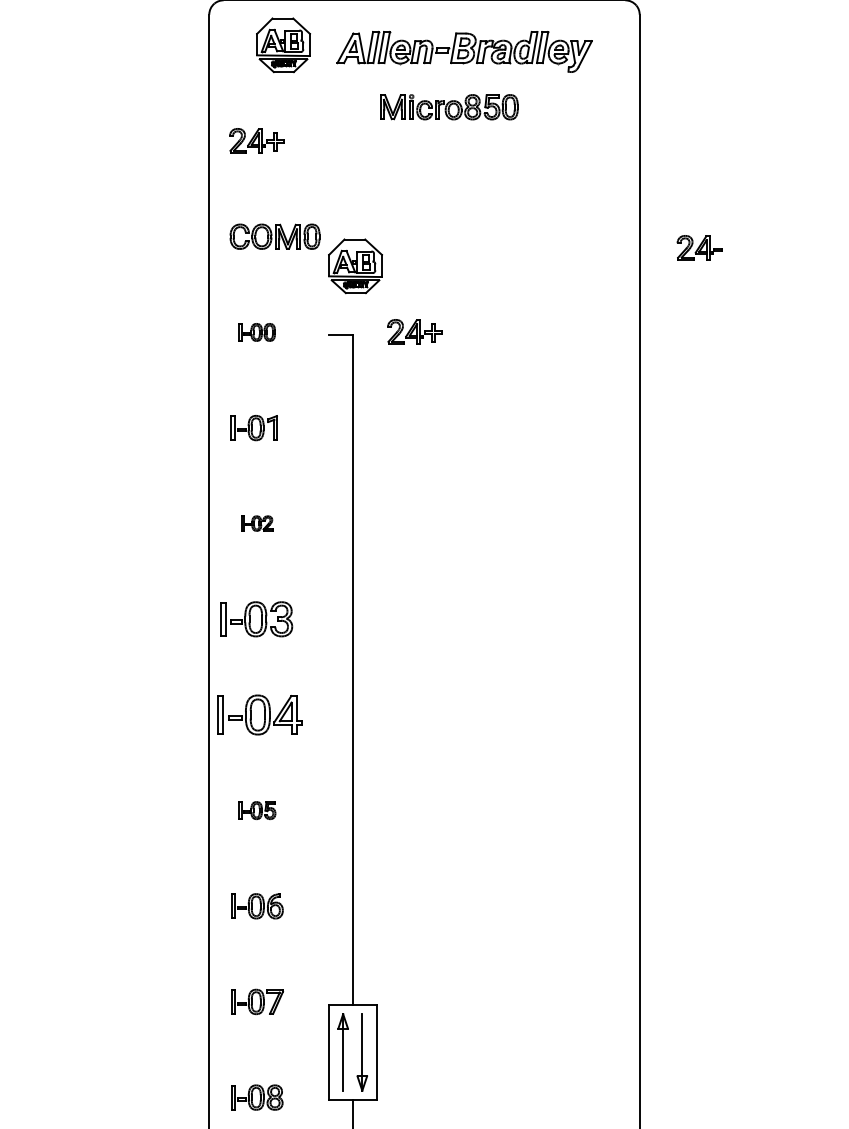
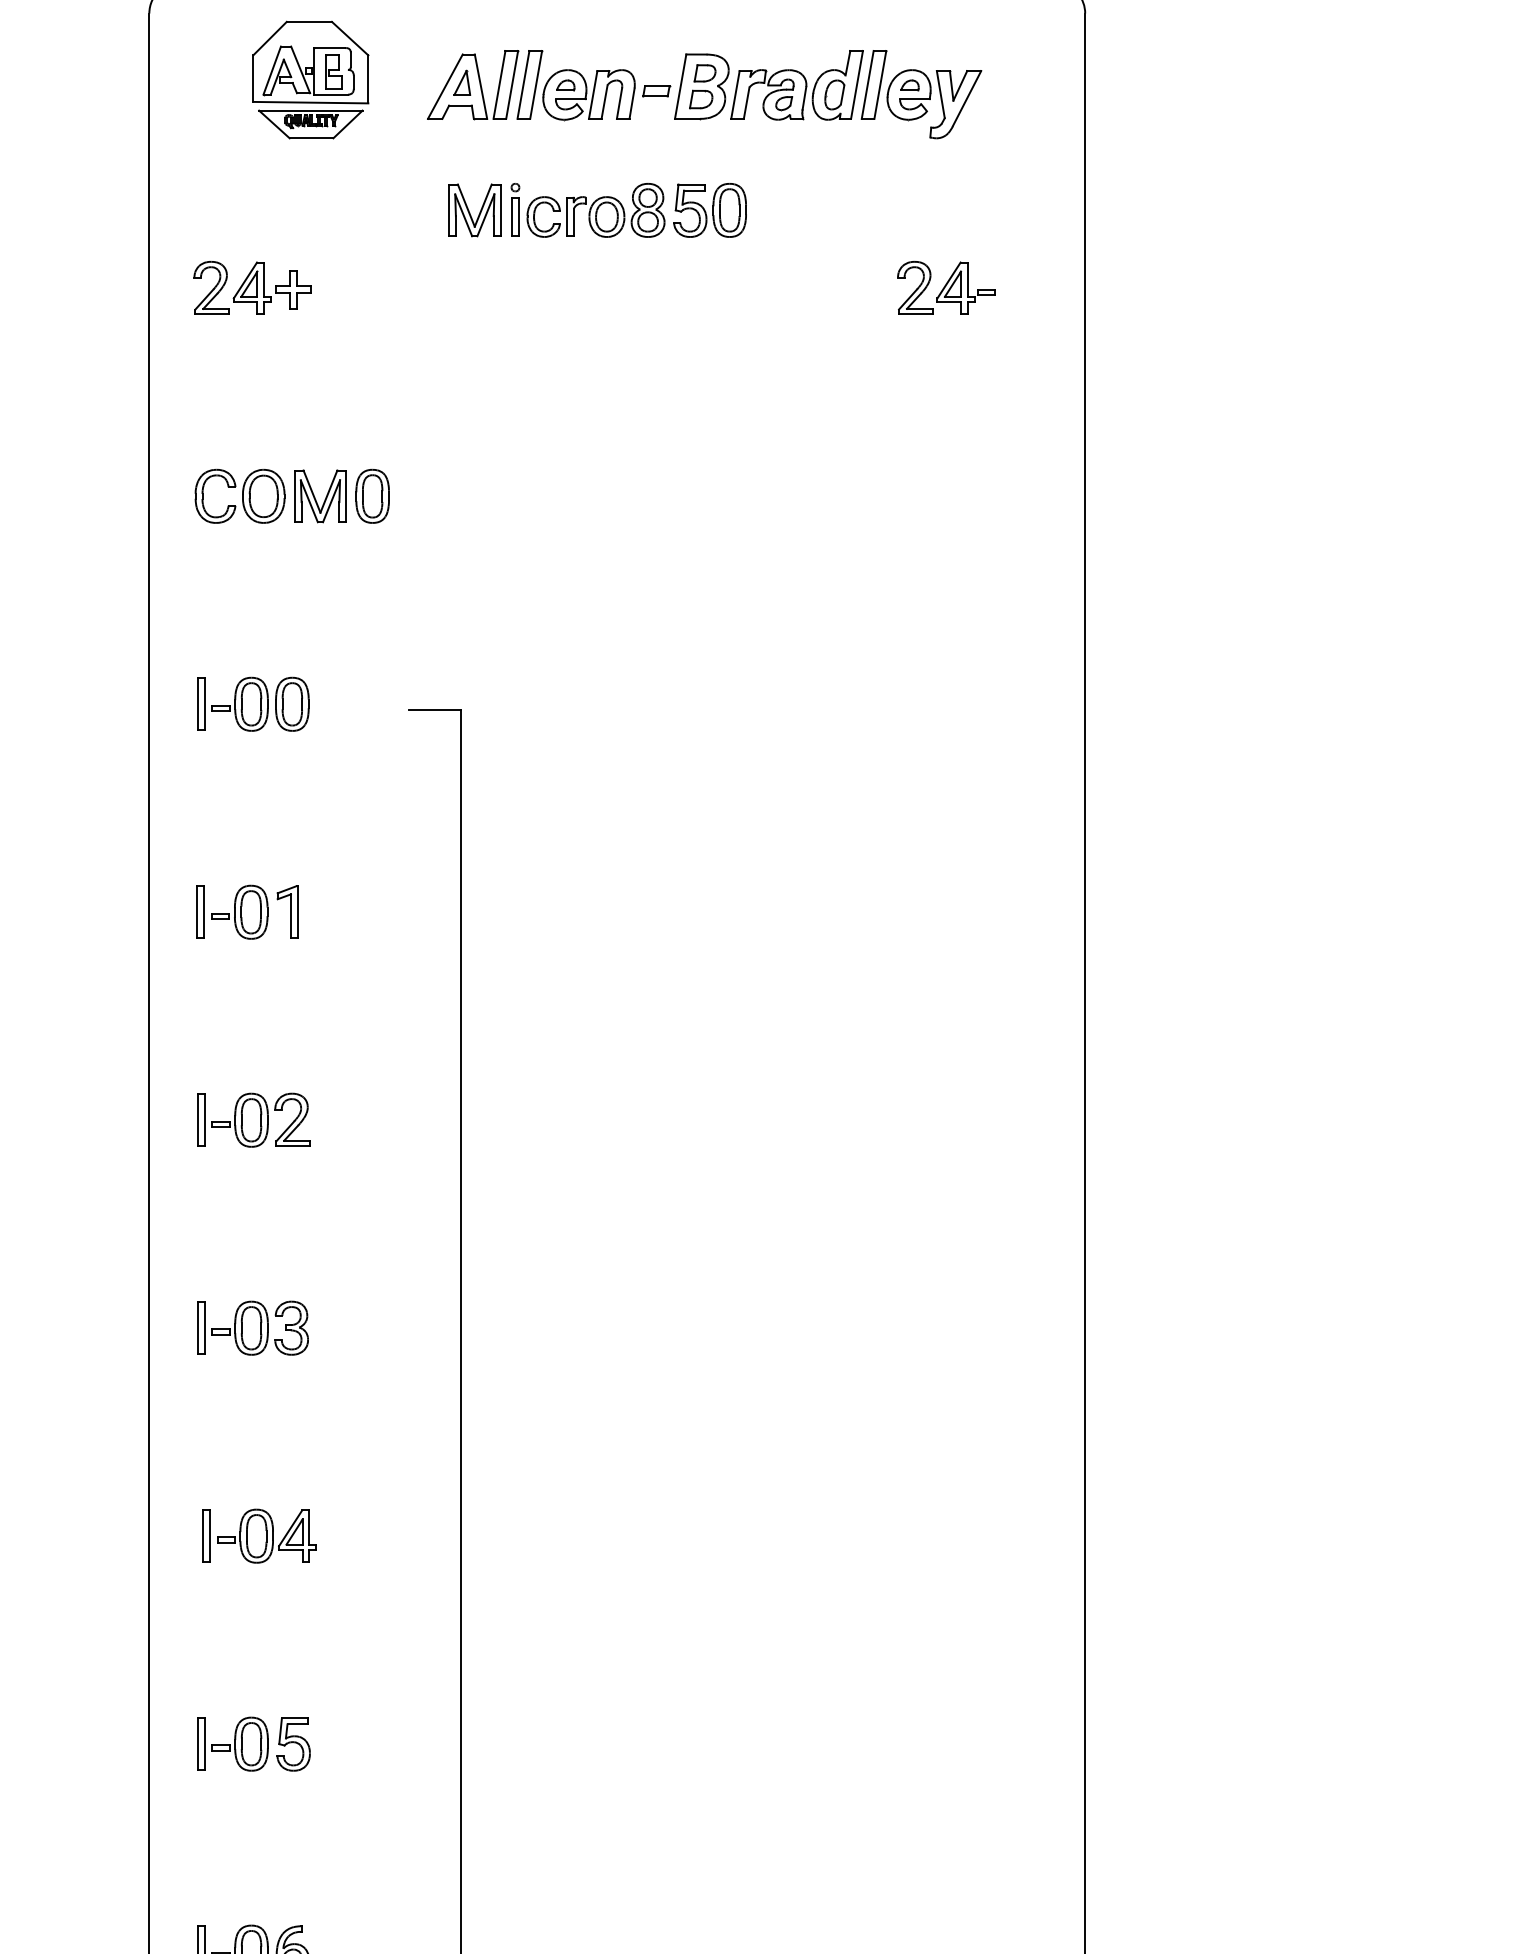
part: (449, 107) -> (597, 210), moved
part: (699, 247) -> (945, 287), moved
part: (355, 266) -> (467, 561), removed
part: (414, 331) -> (595, 702), removed
part: (257, 332) -> (254, 704), size x1.43
part: (257, 523) -> (254, 1119), size x1.67
part: (257, 619) -> (254, 1328), size x0.71
part: (259, 714) -> (258, 1535), size x0.62
part: (257, 810) -> (254, 1743), size x1.43

